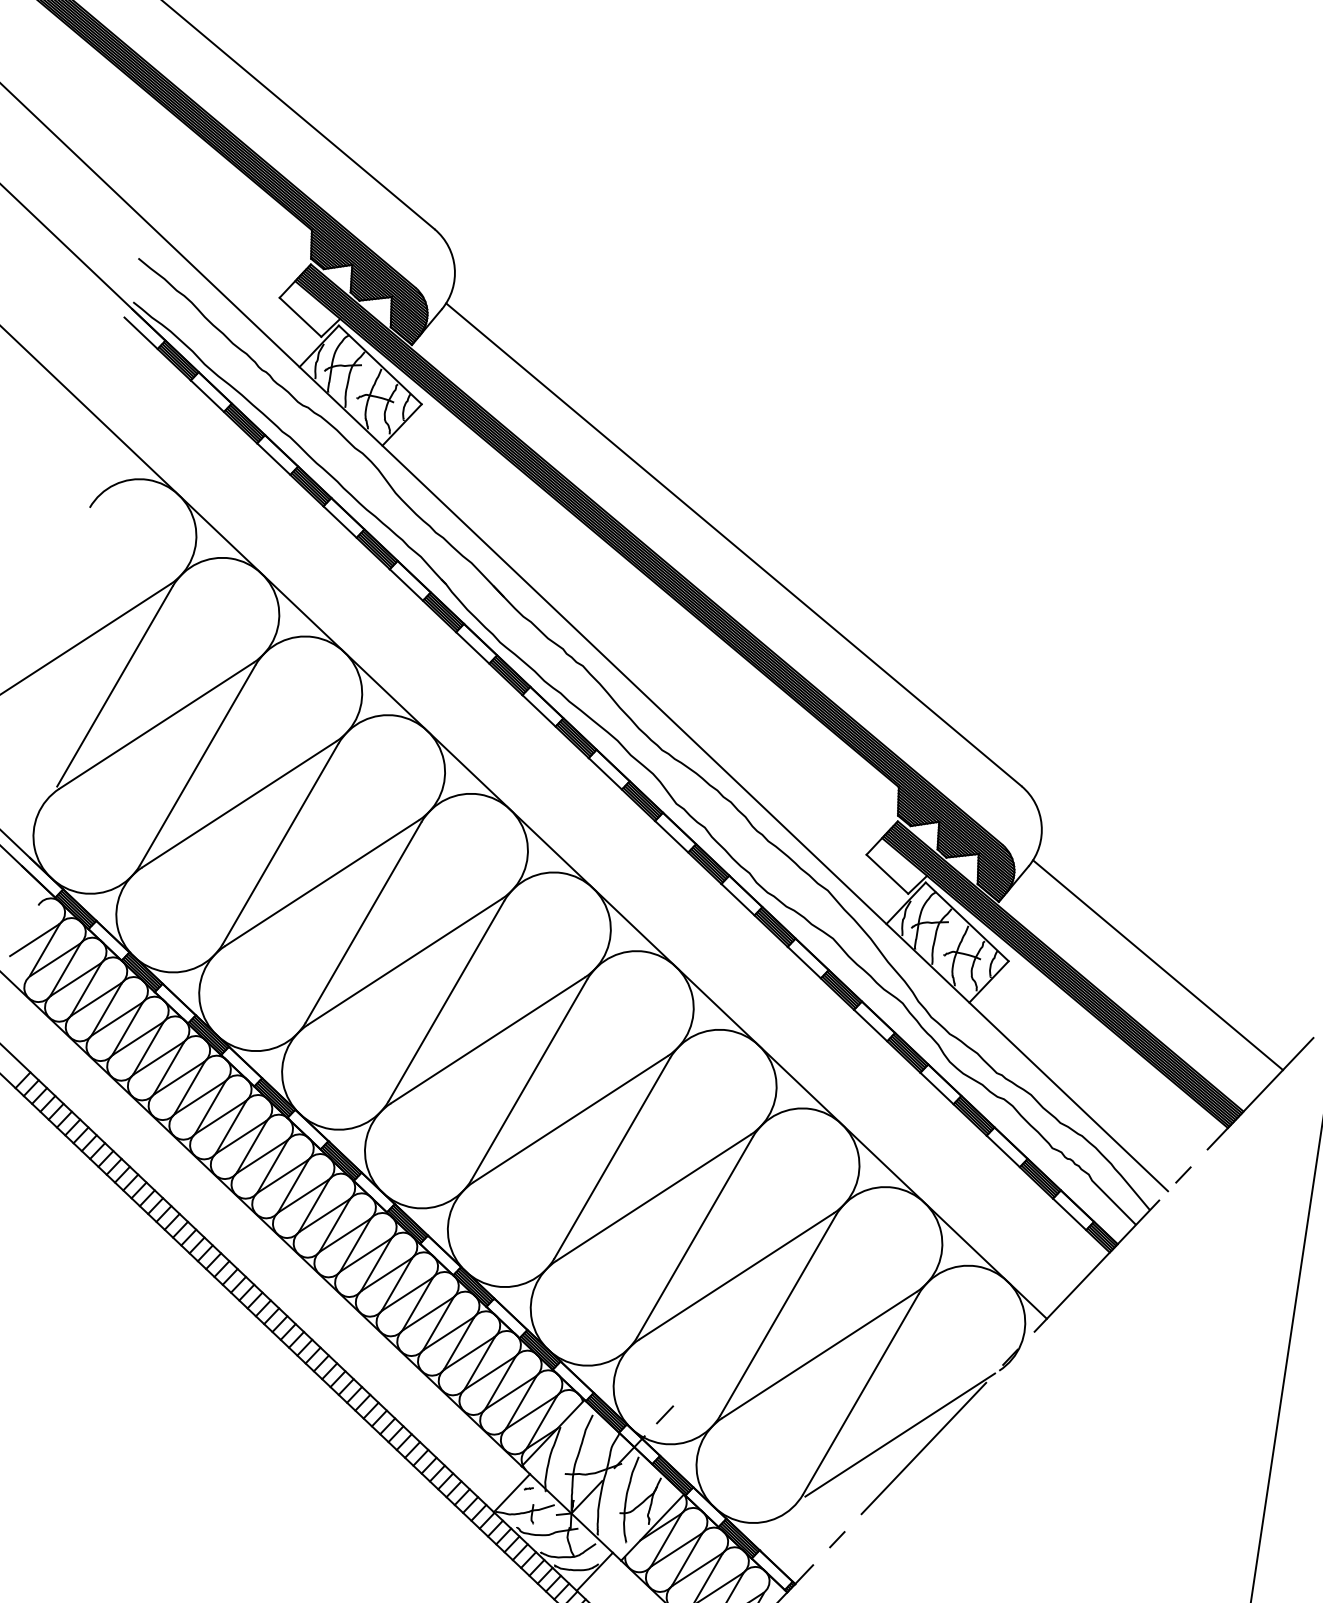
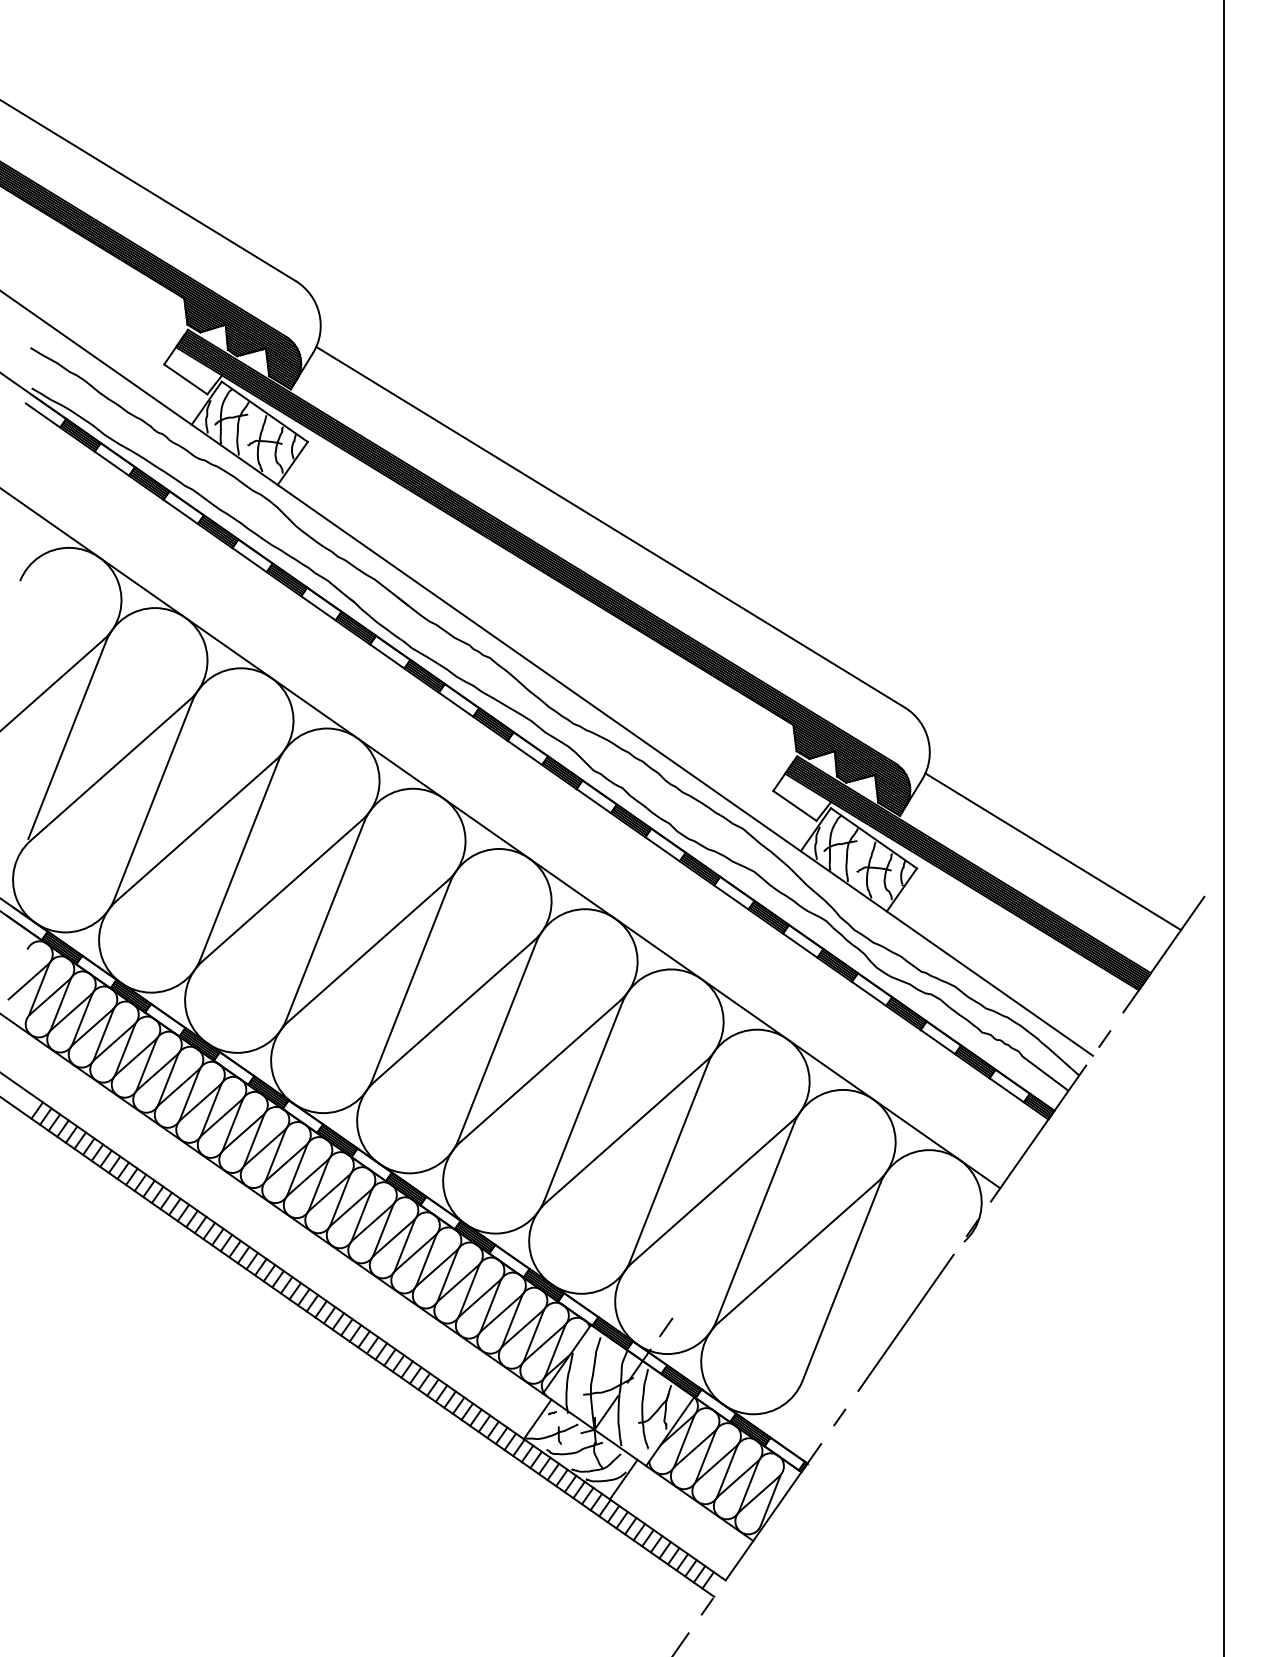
line: (900, 1434) -> (882, 1313), removed

